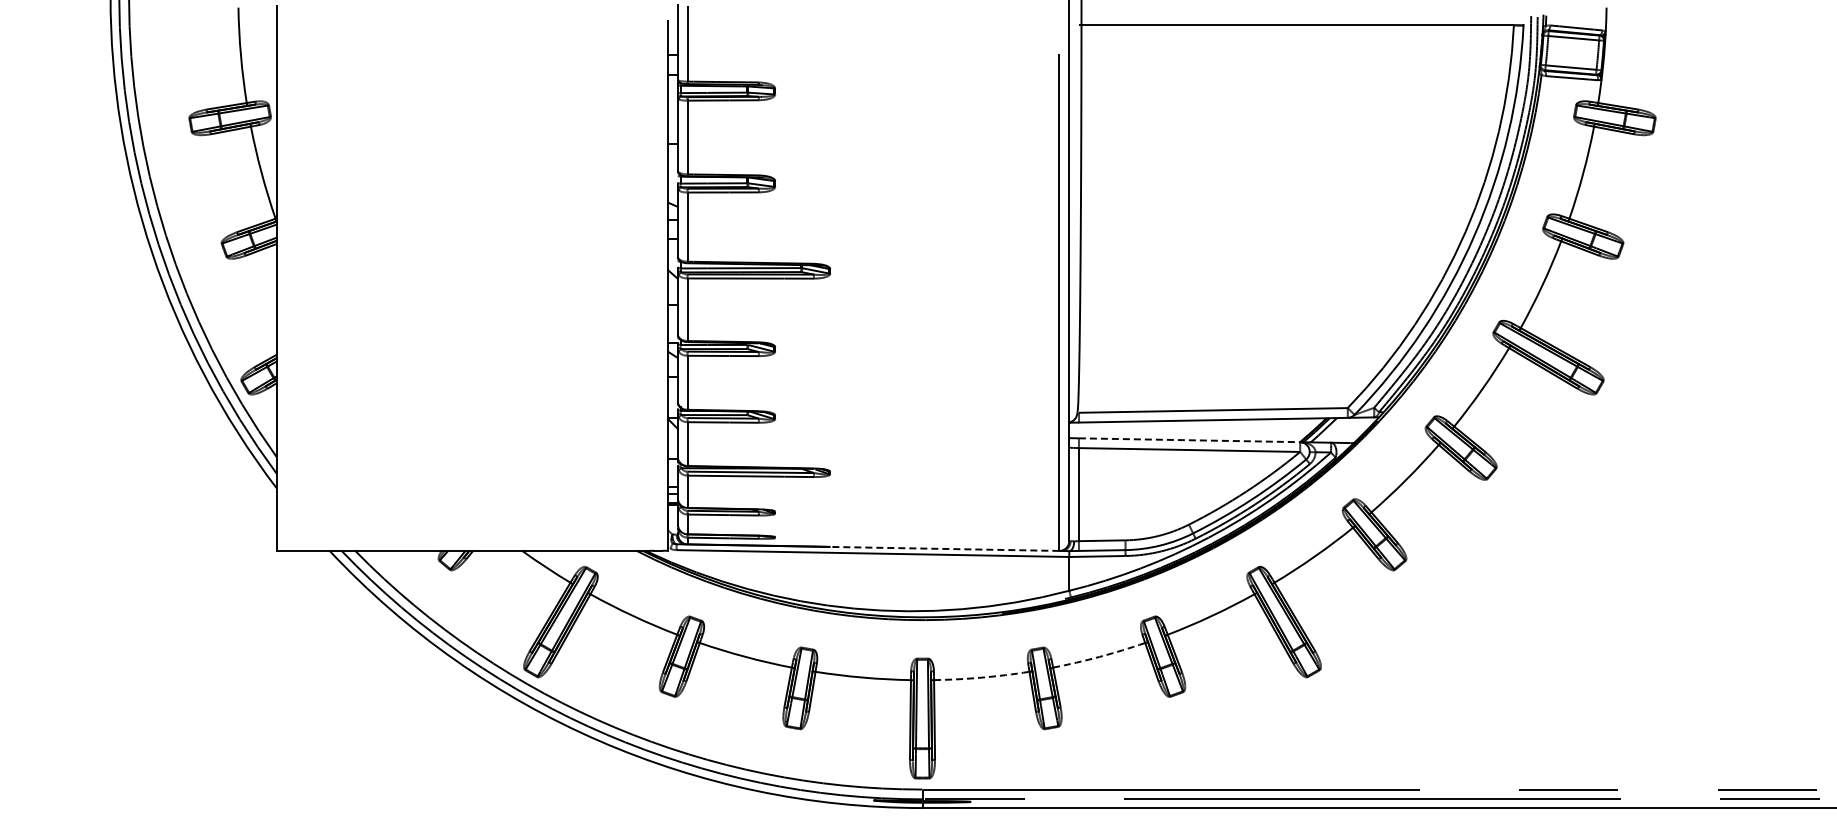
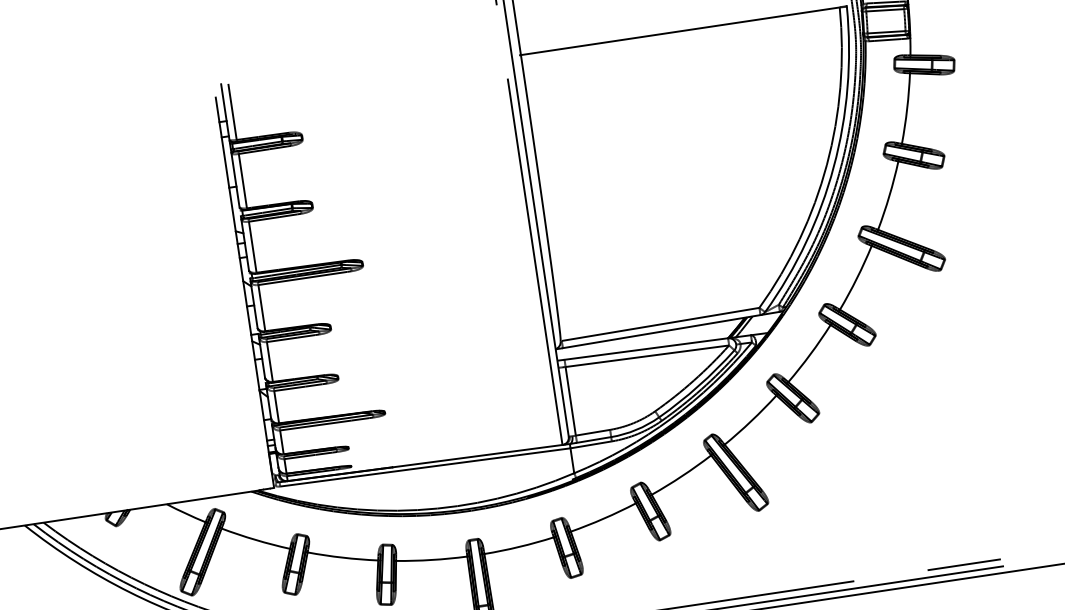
line: (1189, 440) -> (646, 349), dashed -> solid
line: (944, 548) -> (477, 455), dashed -> solid
arc: (1099, 656) -> (603, 518), dashed -> solid
arc: (981, 677) -> (519, 546), dashed -> solid

